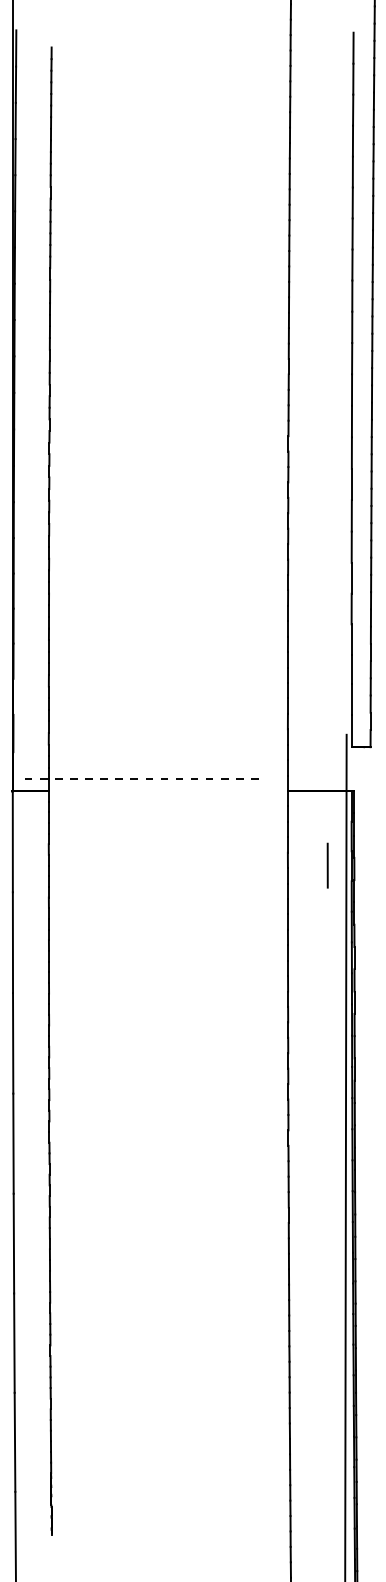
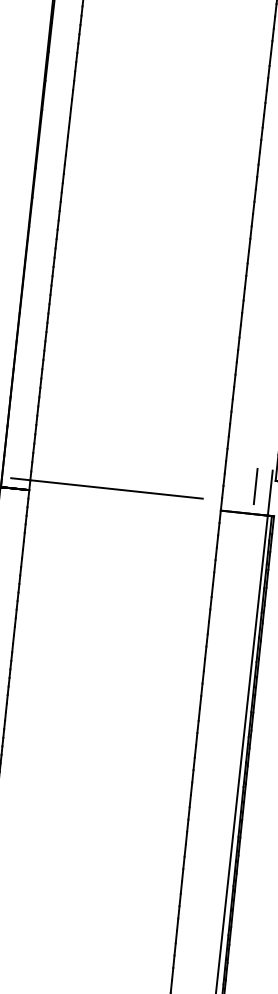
line: (144, 778) -> (107, 488), dashed -> solid
line: (327, 865) -> (255, 486), moved

